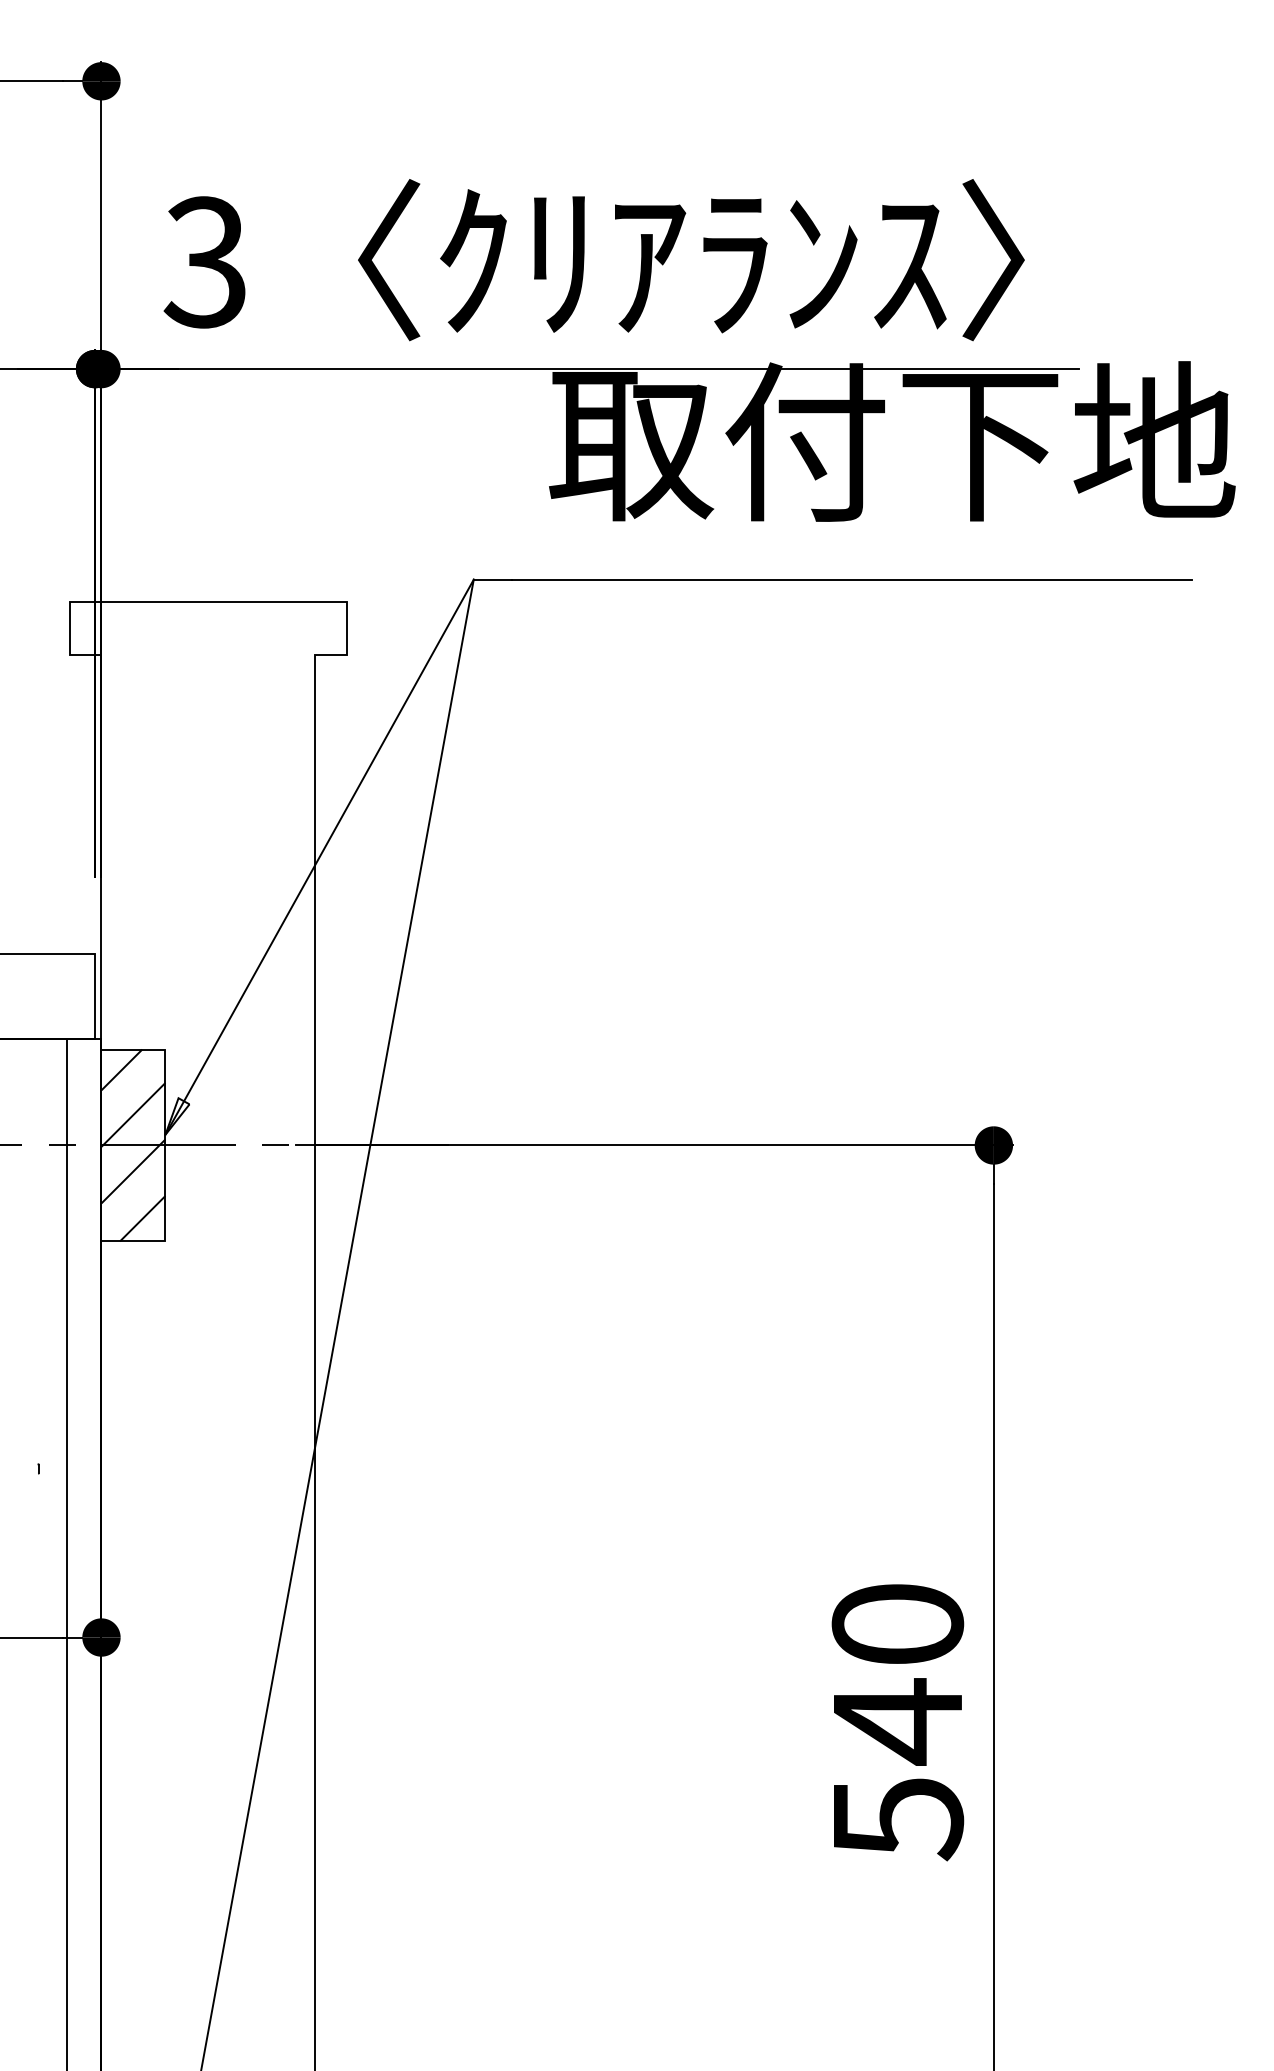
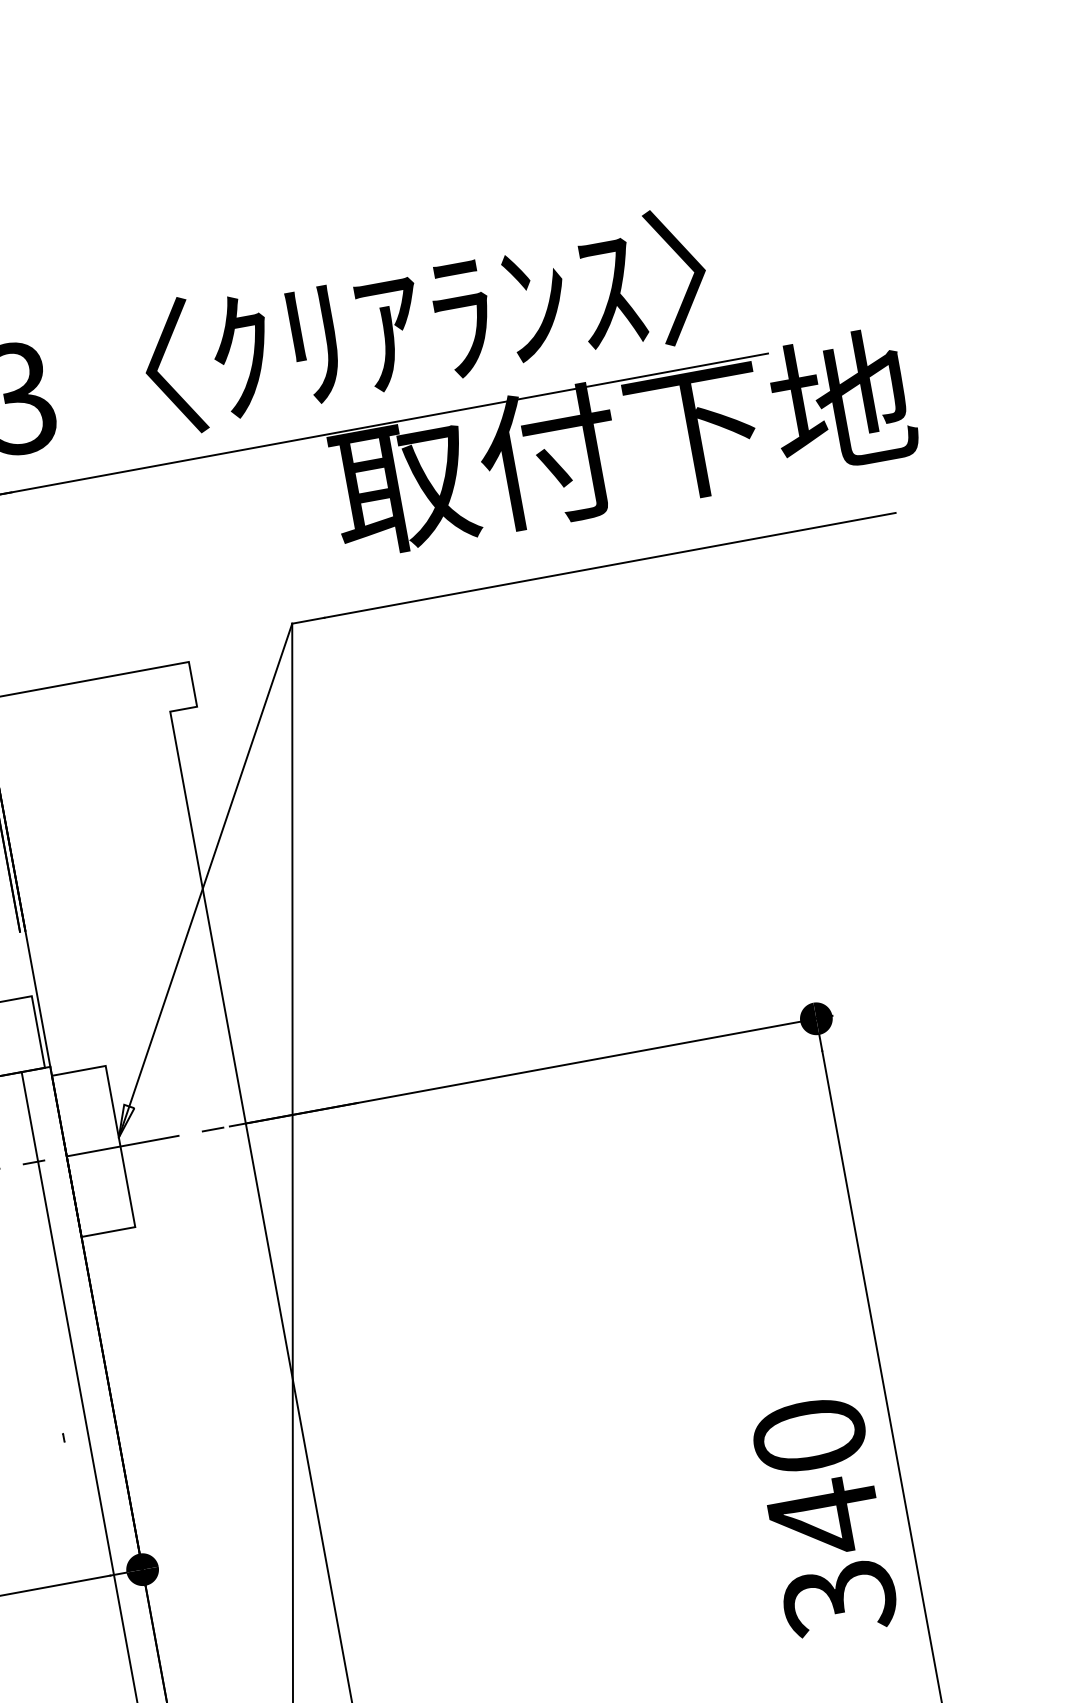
hatch: (133, 1145) -> (93, 1151), removed
text: (897, 1819) -> (839, 1599), 540 -> 340

